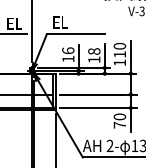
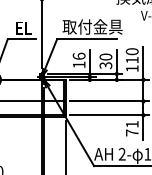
text: (81, 21) -> (92, 26), EL -> 取付金具
text: (93, 55) -> (105, 61), 18 -> 30
text: (119, 117) -> (131, 124), 70 -> 71

